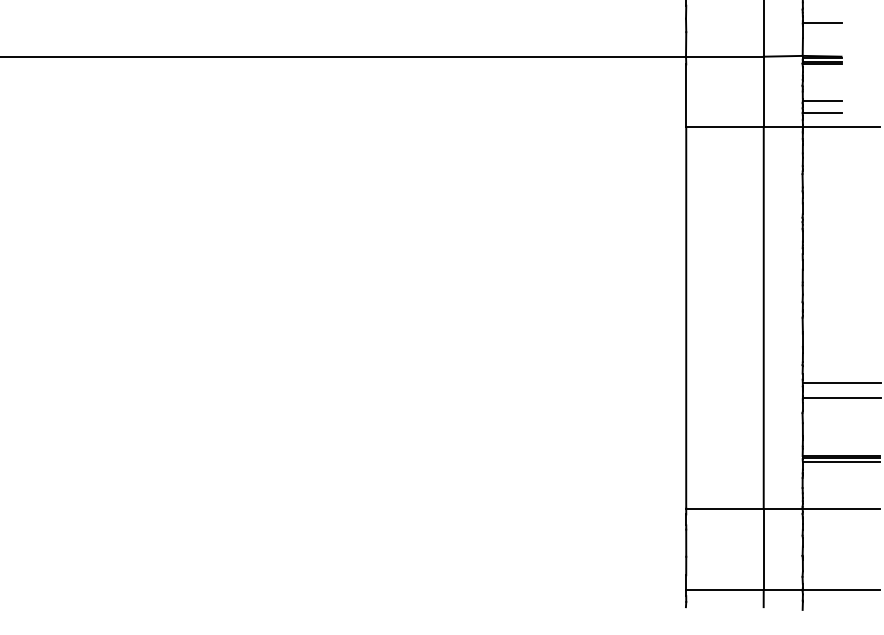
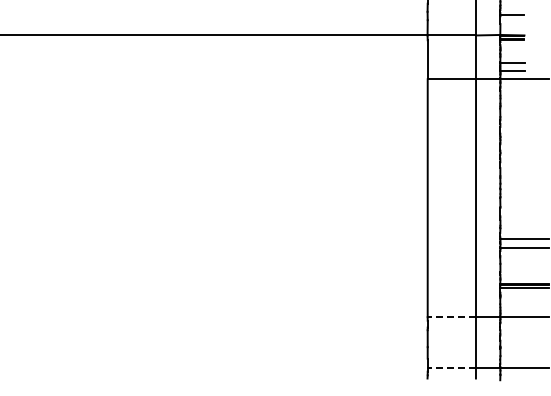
line: (724, 509) -> (451, 317), solid -> dashed
line: (724, 591) -> (451, 368), solid -> dashed

